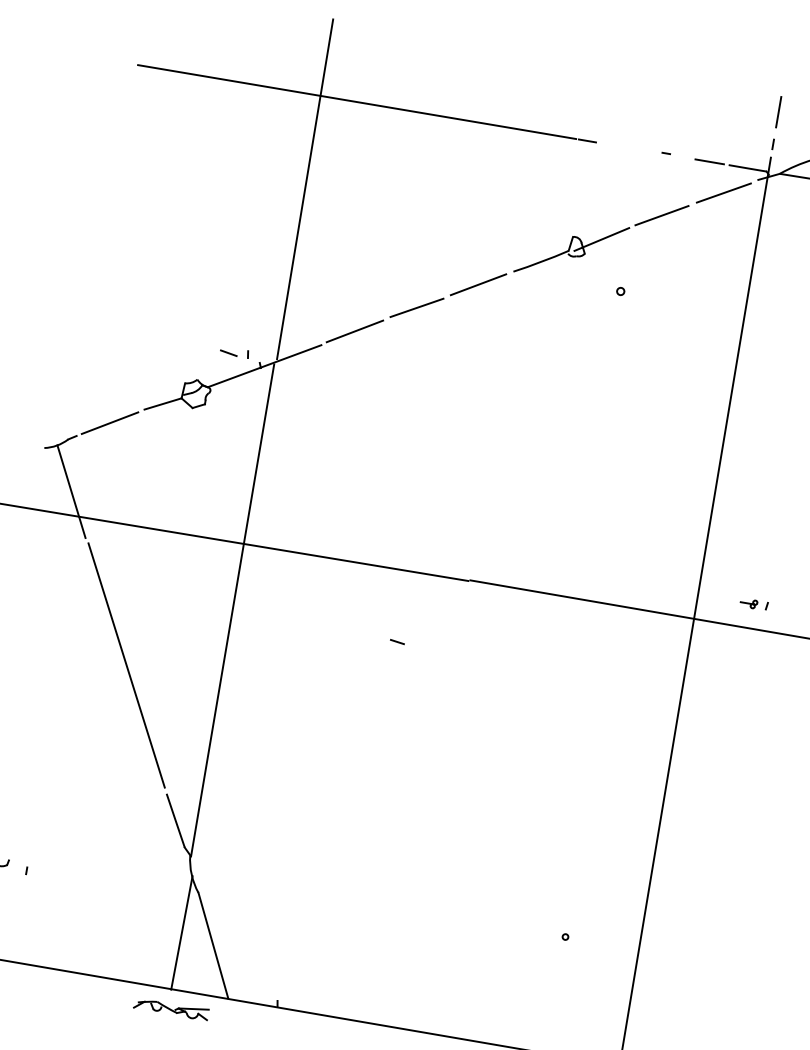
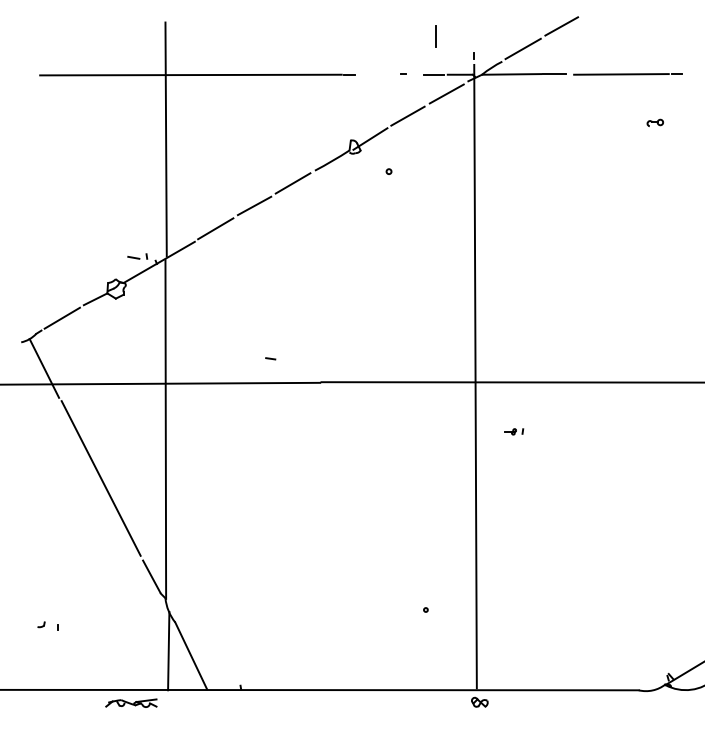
line: (777, 111) -> (435, 36), moved
part: (754, 604) -> (514, 431), moved
line: (397, 641) -> (270, 358), moved
part: (171, 1007) -> (131, 702), moved

